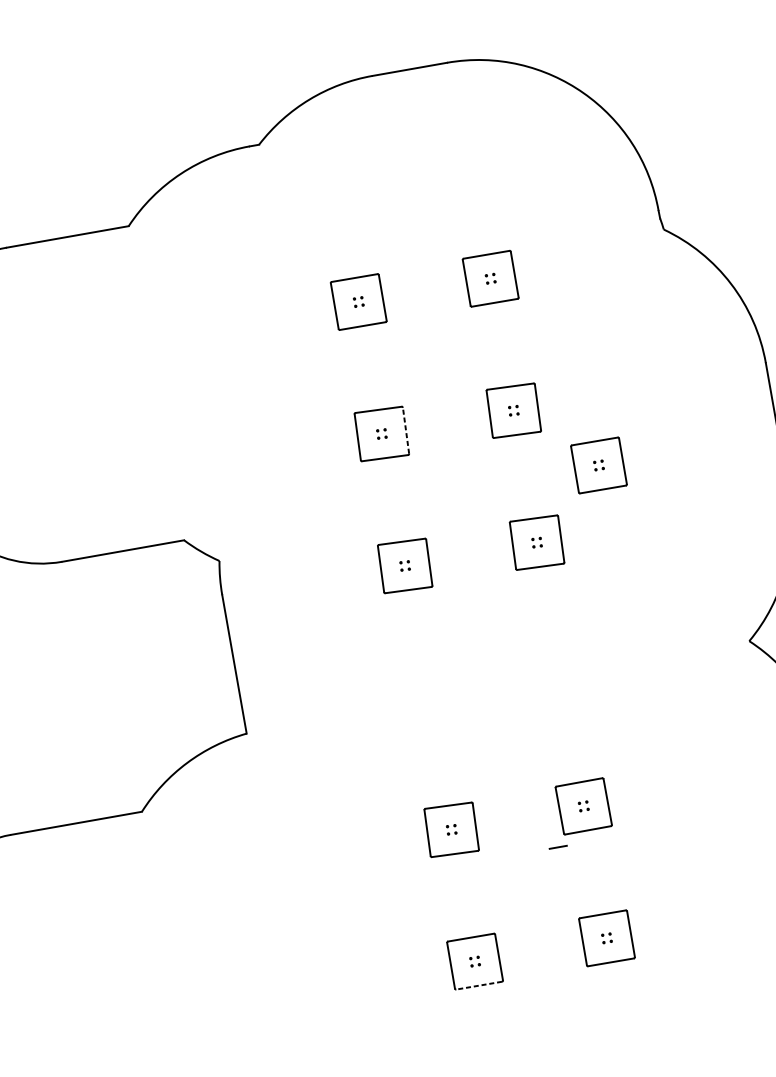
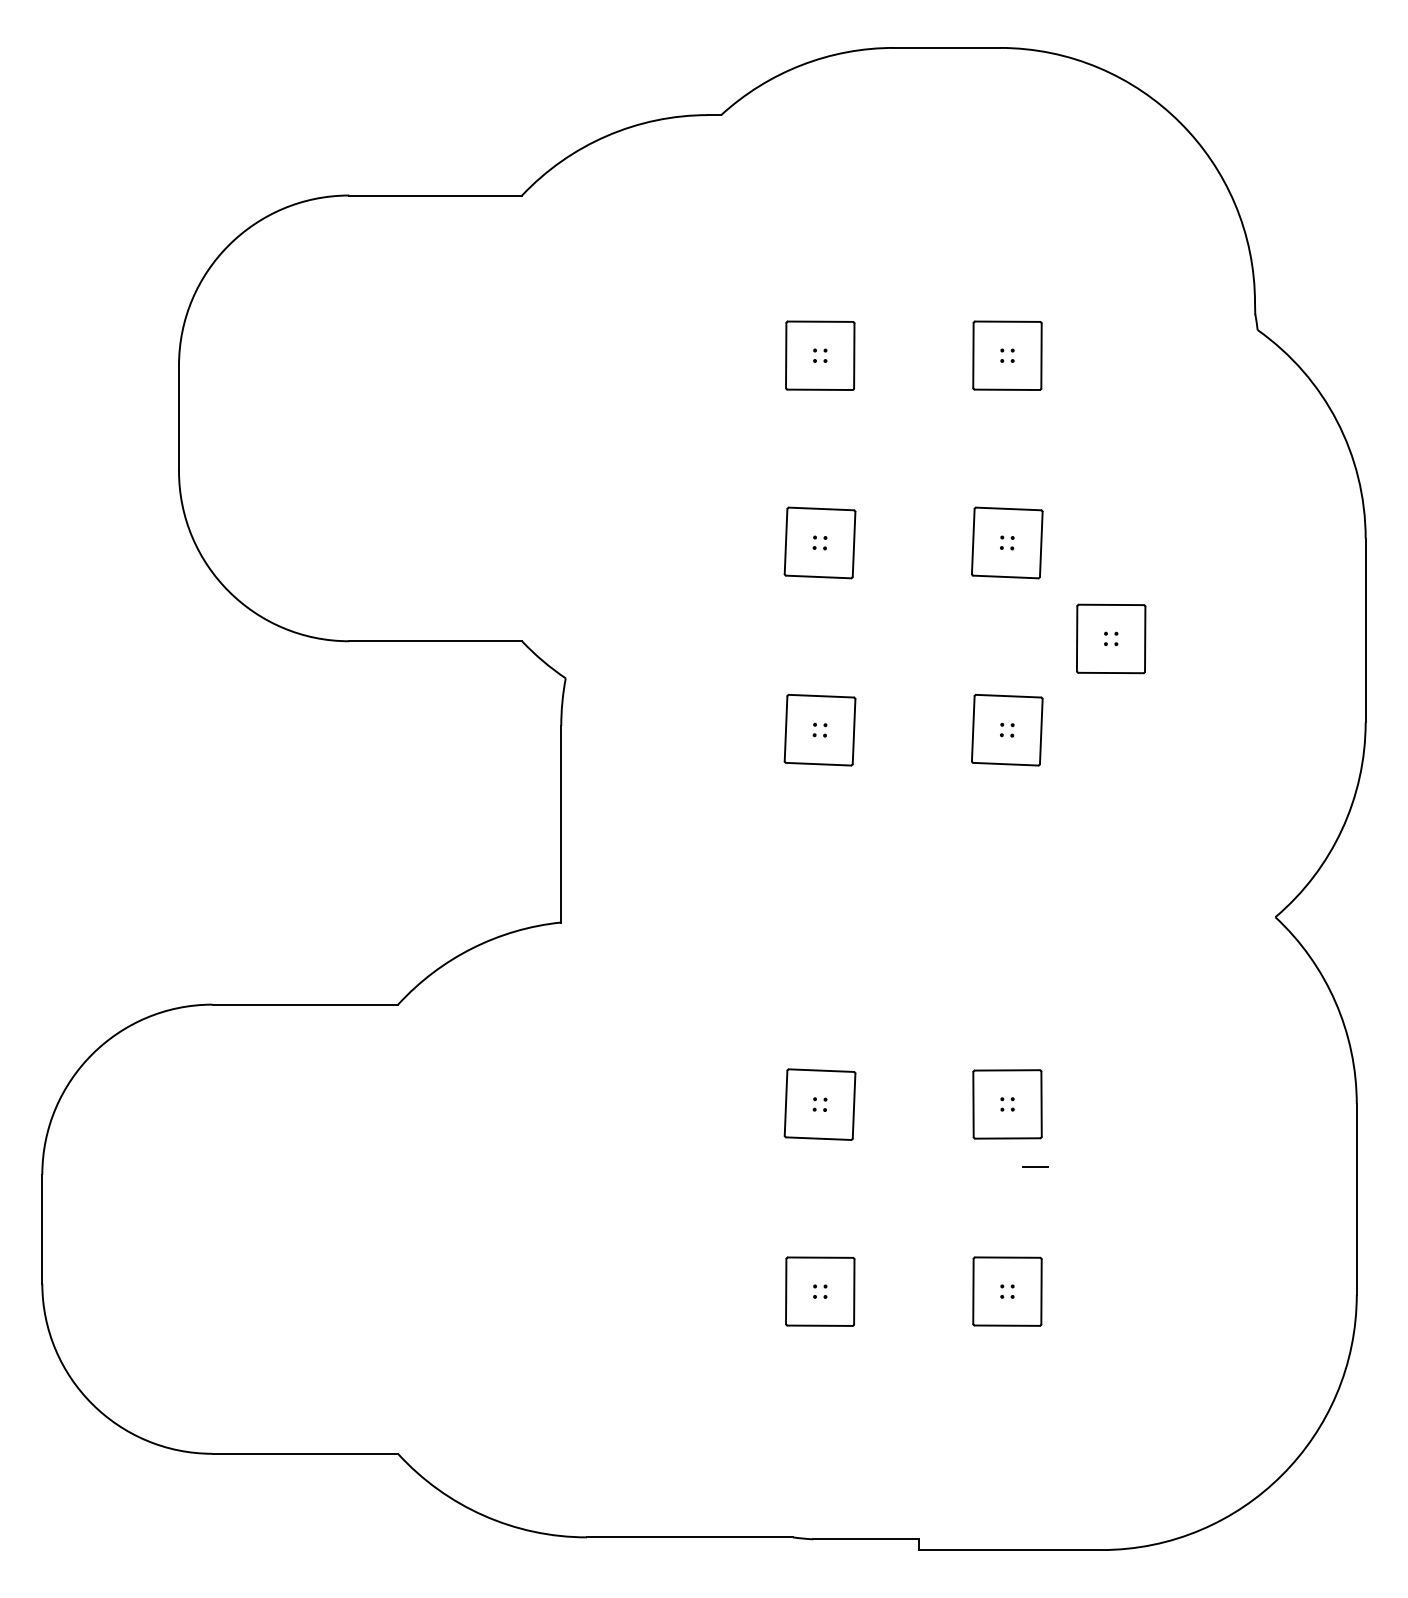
line: (406, 430) -> (854, 543), dashed -> solid
line: (558, 847) -> (1035, 1166), moved
line: (478, 985) -> (819, 1325), dashed -> solid

